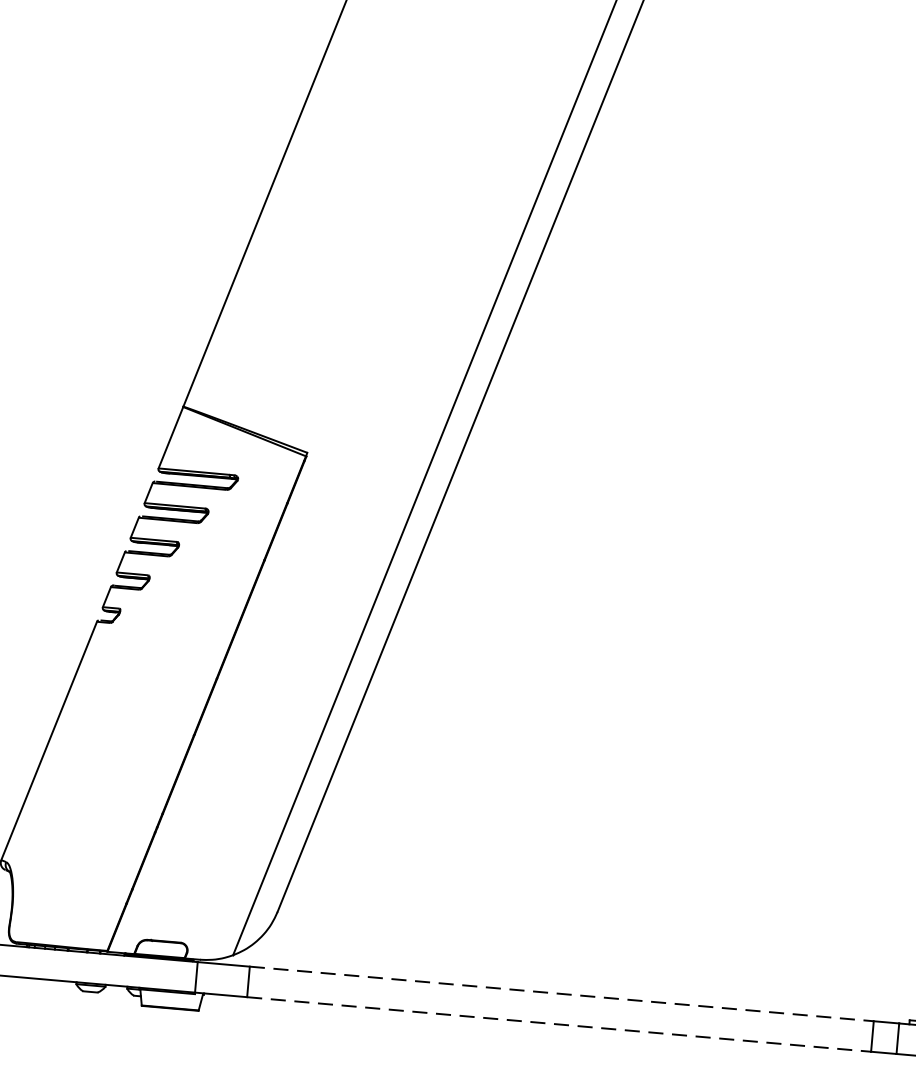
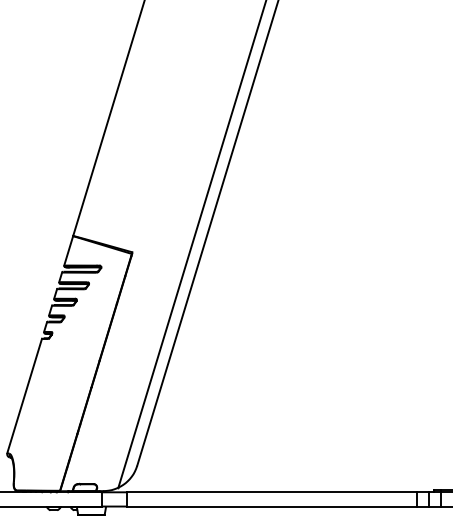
line: (562, 994) -> (272, 492), dashed -> solid
line: (560, 1024) -> (272, 506), dashed -> solid

